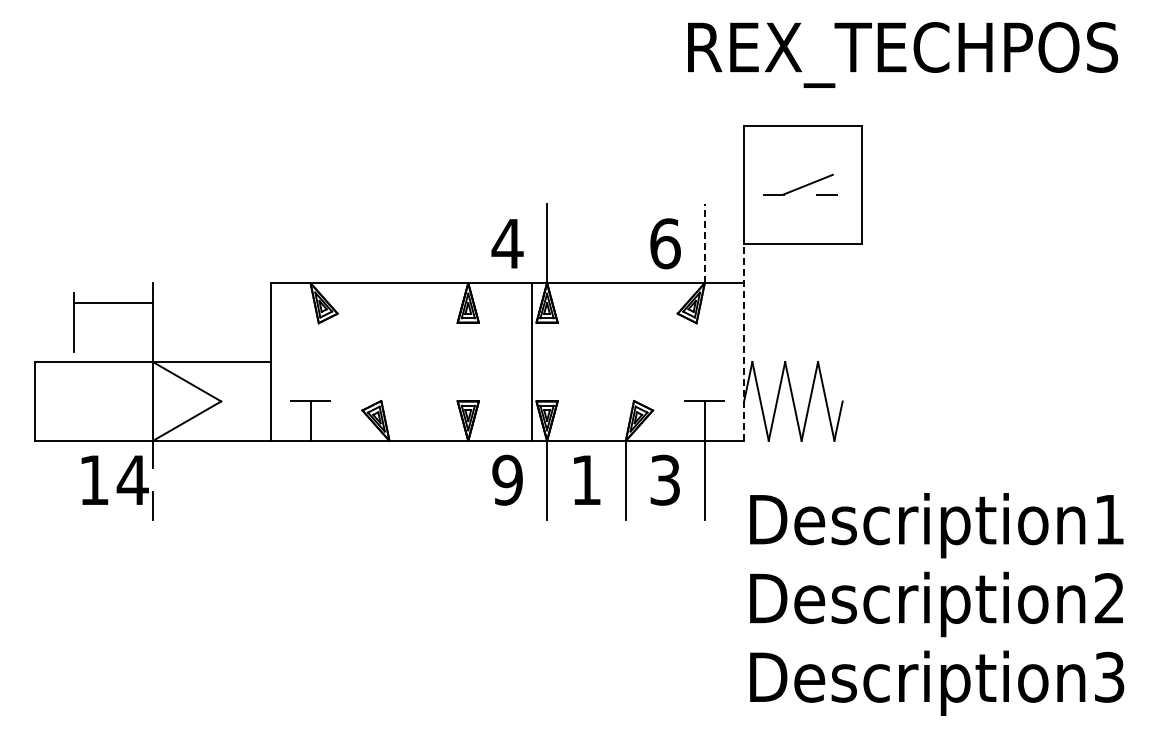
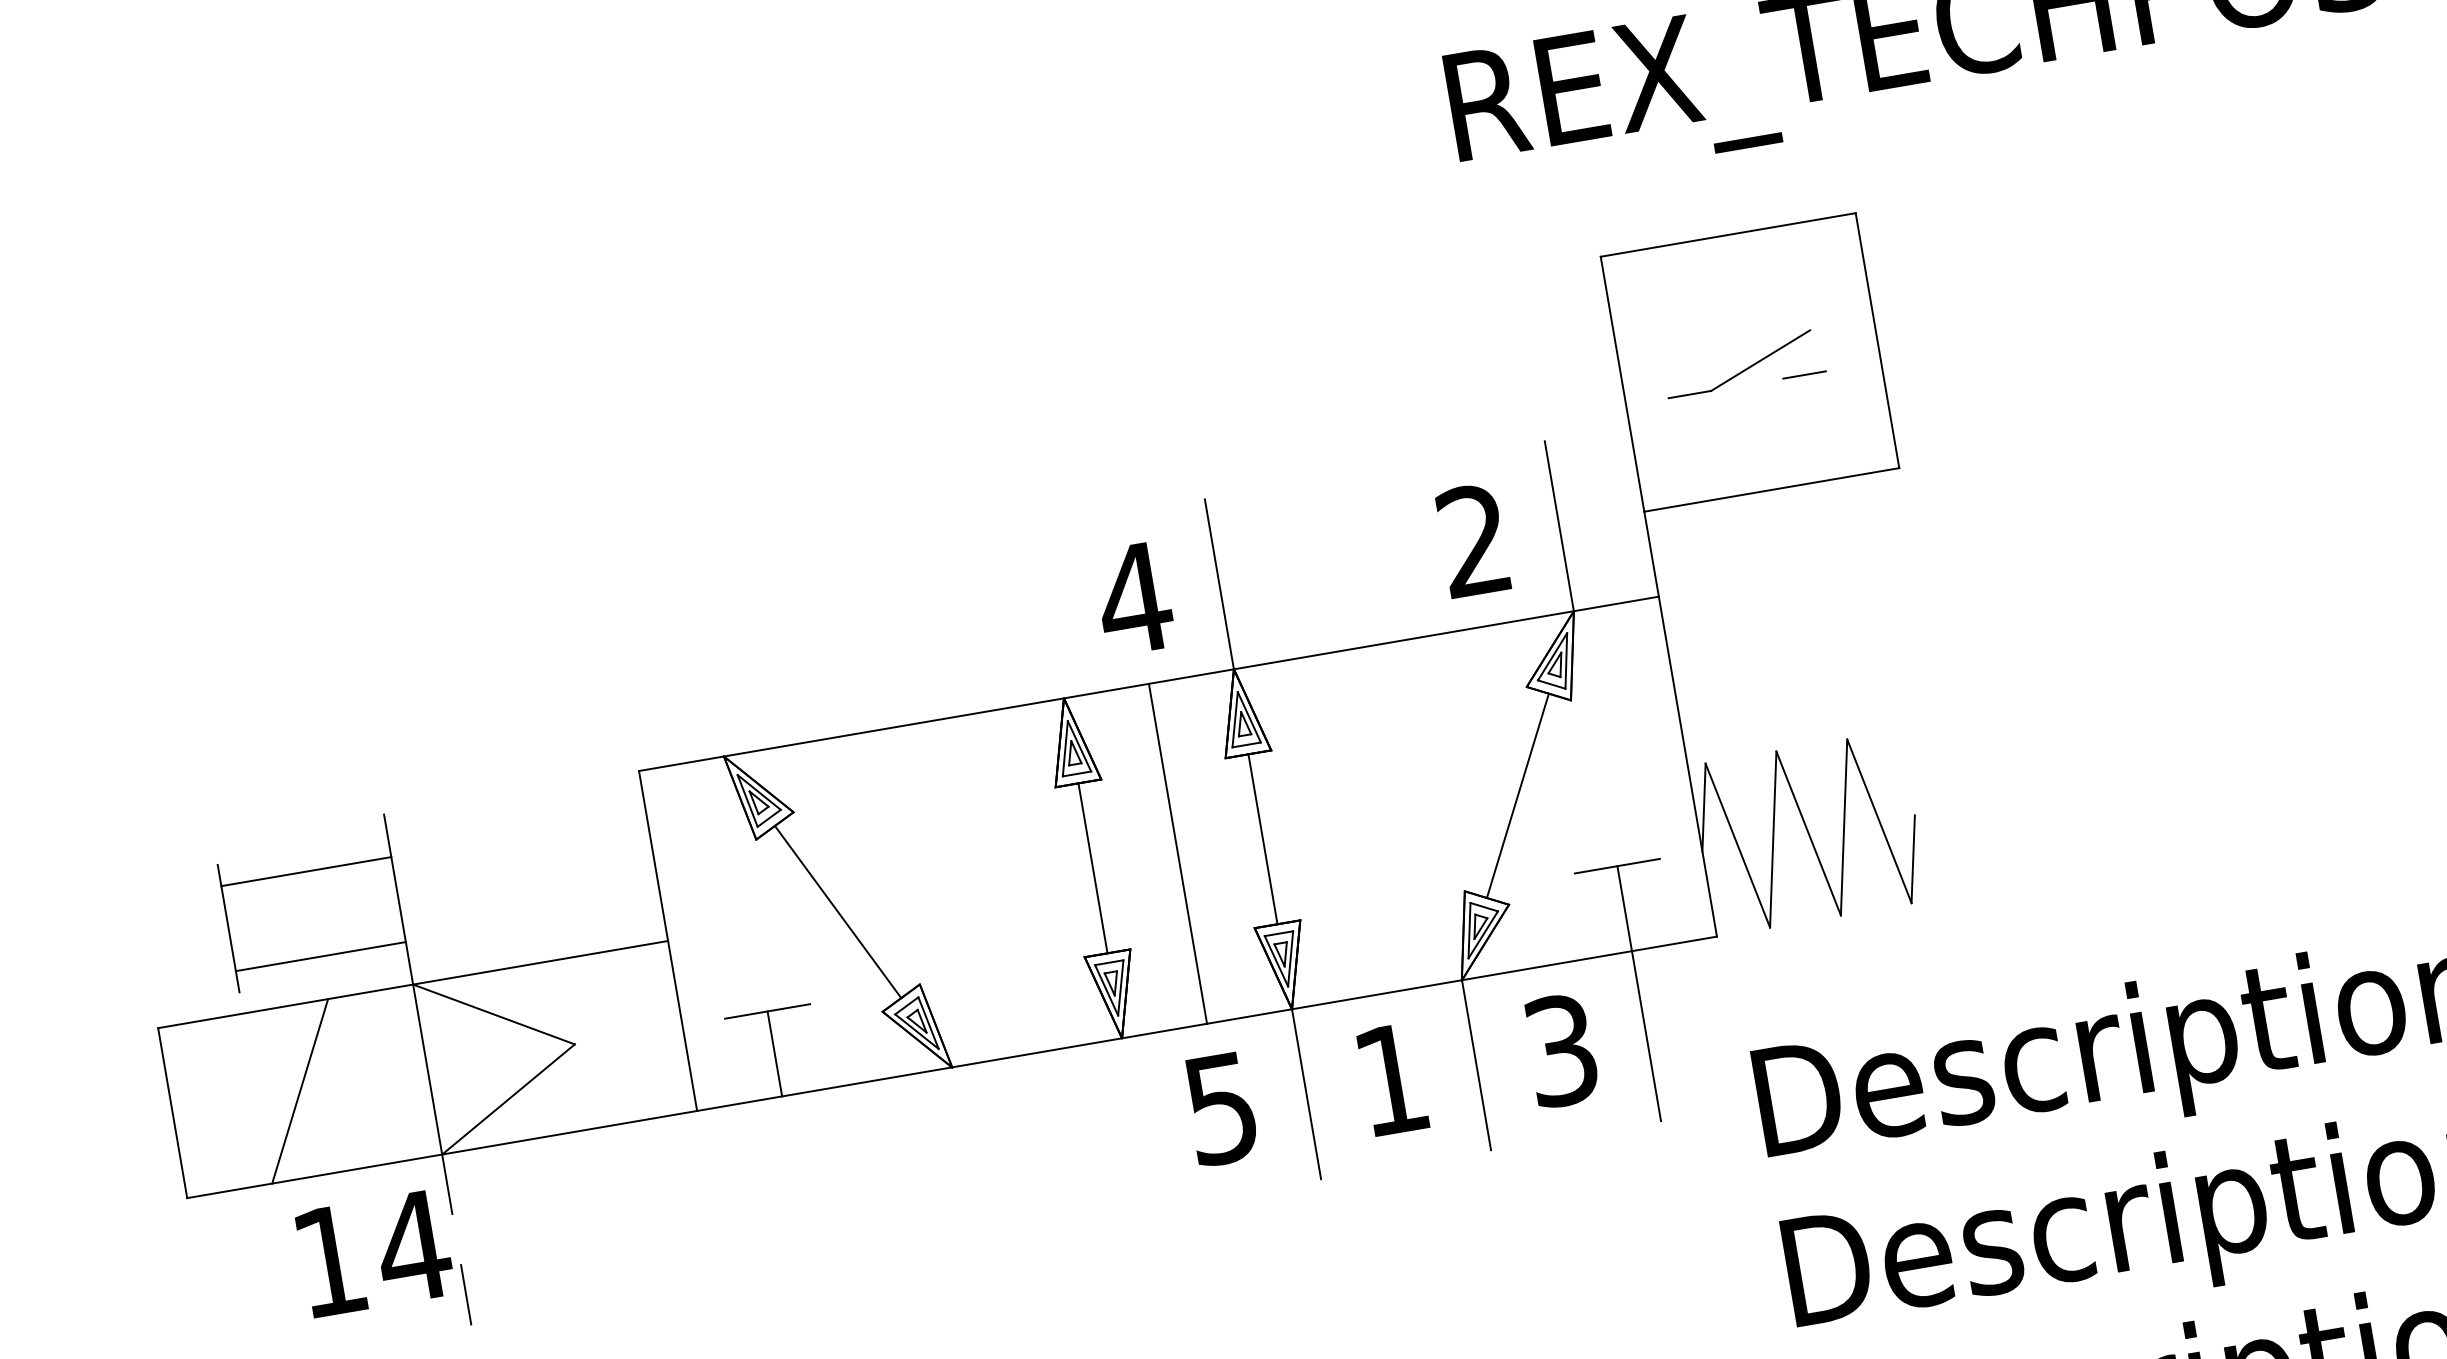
text: (665, 243) -> (1474, 540), 6 -> 2
line: (704, 243) -> (1558, 525), dashed -> solid
line: (113, 342) -> (320, 956), added
line: (744, 342) -> (1681, 724), dashed -> solid
line: (349, 361) -> (836, 910), added
line: (468, 361) -> (1093, 867), added
line: (531, 361) -> (1177, 852), moved
line: (547, 361) -> (1263, 837), added
line: (665, 361) -> (1518, 794), added
line: (93, 401) -> (299, 1091), added
text: (507, 479) -> (1220, 1107), 9 -> 5

